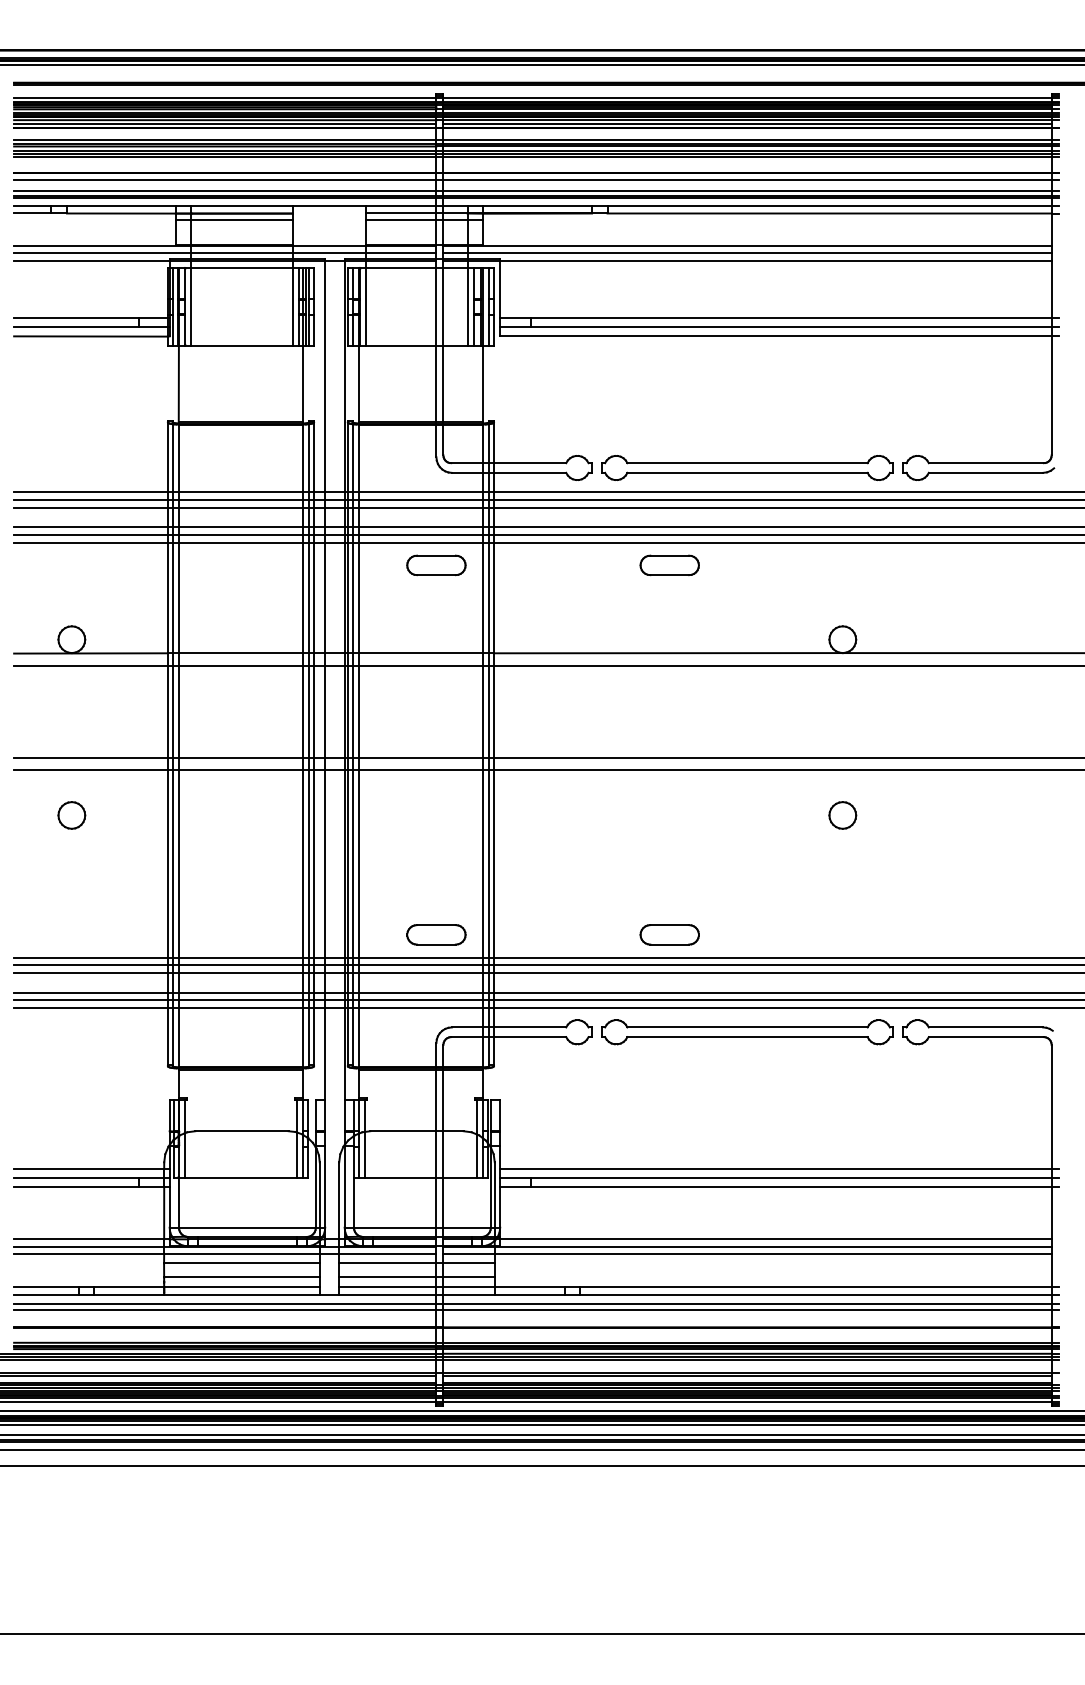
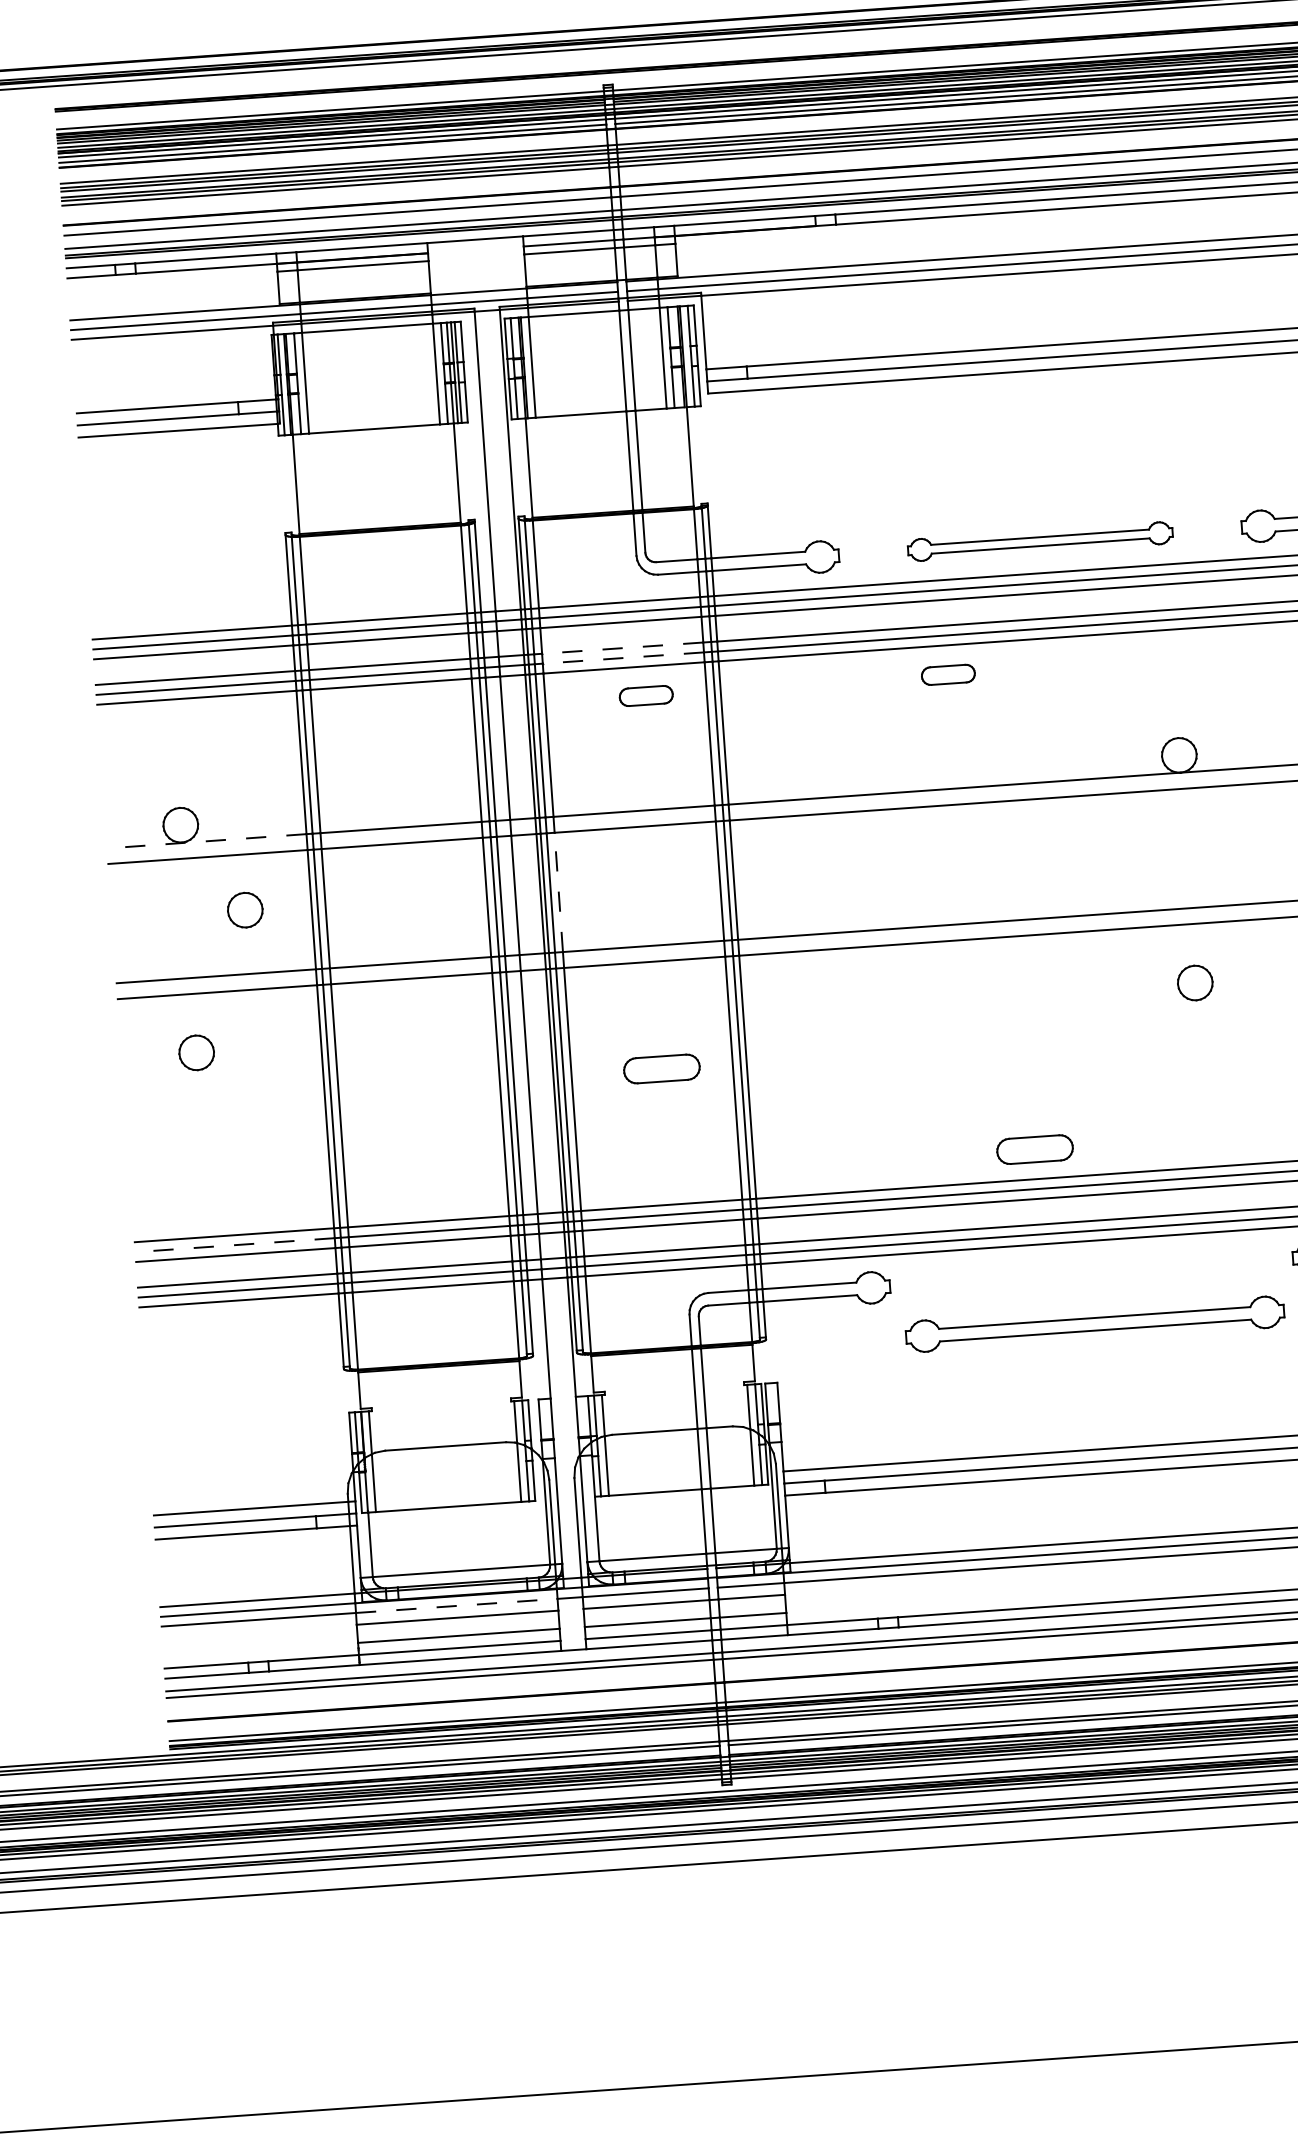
part: (747, 467) -> (1040, 540), size x0.7
line: (420, 527) -> (622, 648), solid -> dashed
line: (420, 535) -> (622, 658), solid -> dashed
part: (436, 565) -> (646, 696), size x0.7
part: (669, 565) -> (948, 674), size x0.7
line: (91, 653) -> (207, 841), solid -> dashed
part: (116, 708) -> (244, 910), added
line: (358, 711) -> (558, 892), solid -> dashed
part: (436, 934) -> (662, 1068), moved
part: (669, 934) -> (1034, 1149), moved
line: (91, 965) -> (235, 1245), solid -> dashed
part: (747, 1032) -> (1095, 1324), moved
line: (241, 1254) -> (456, 1606), solid -> dashed

